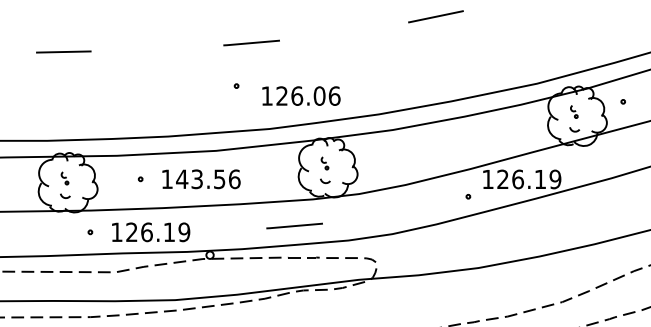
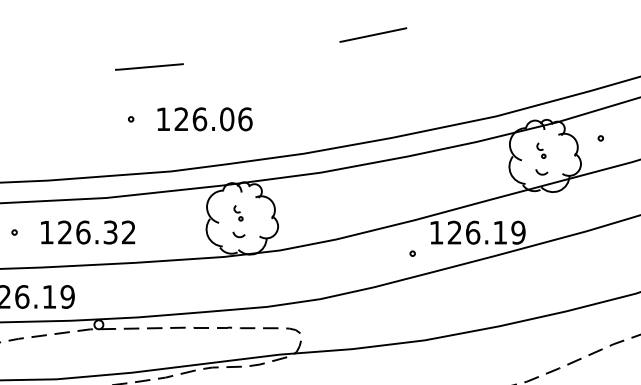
text: (301, 95) -> (205, 118), moved
text: (208, 179) -> (97, 232), 143.56 -> 126.32
line: (294, 225) -> (201, 288), removed

